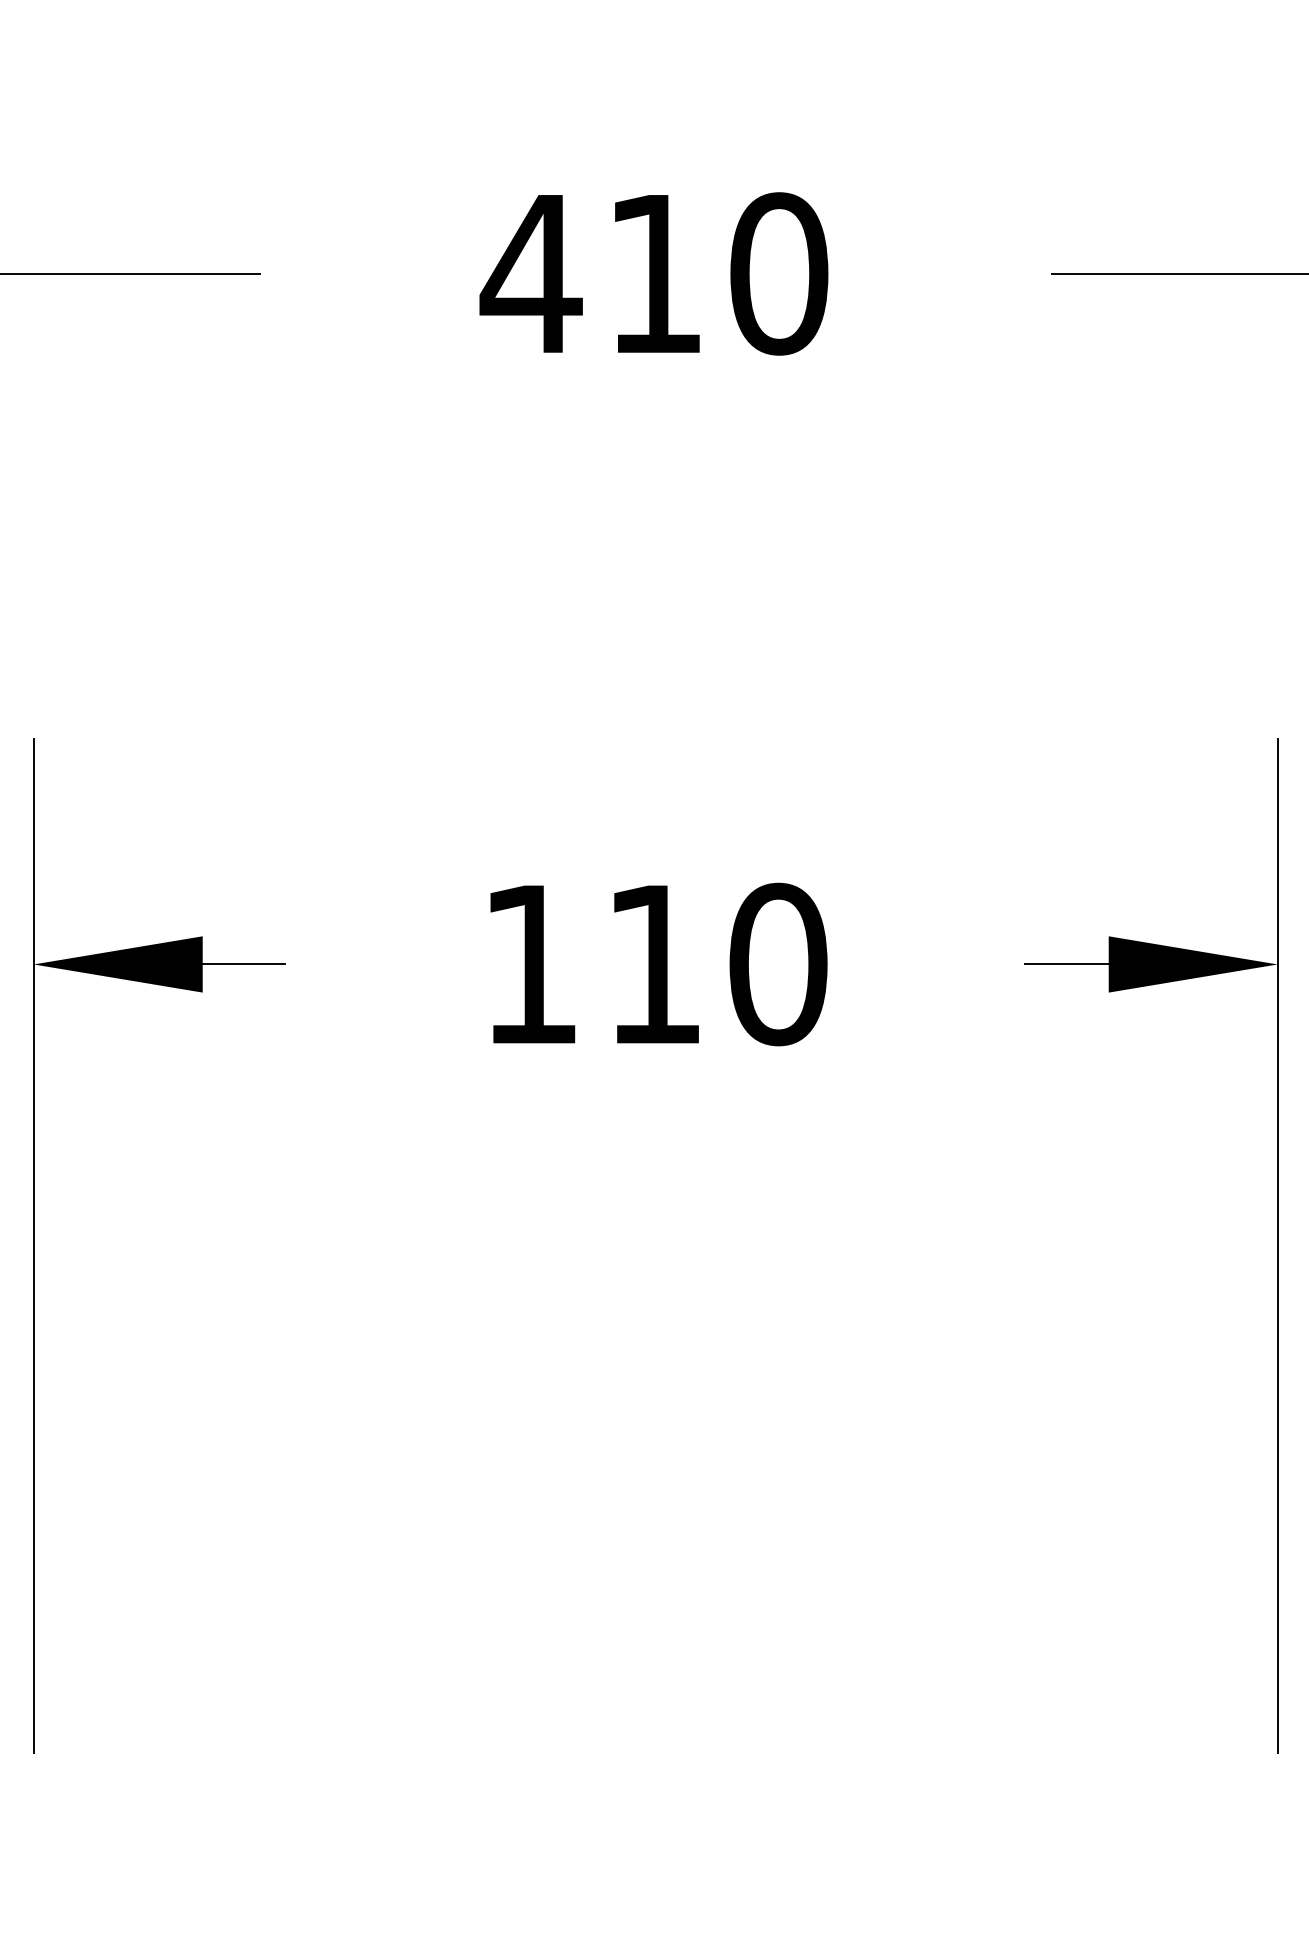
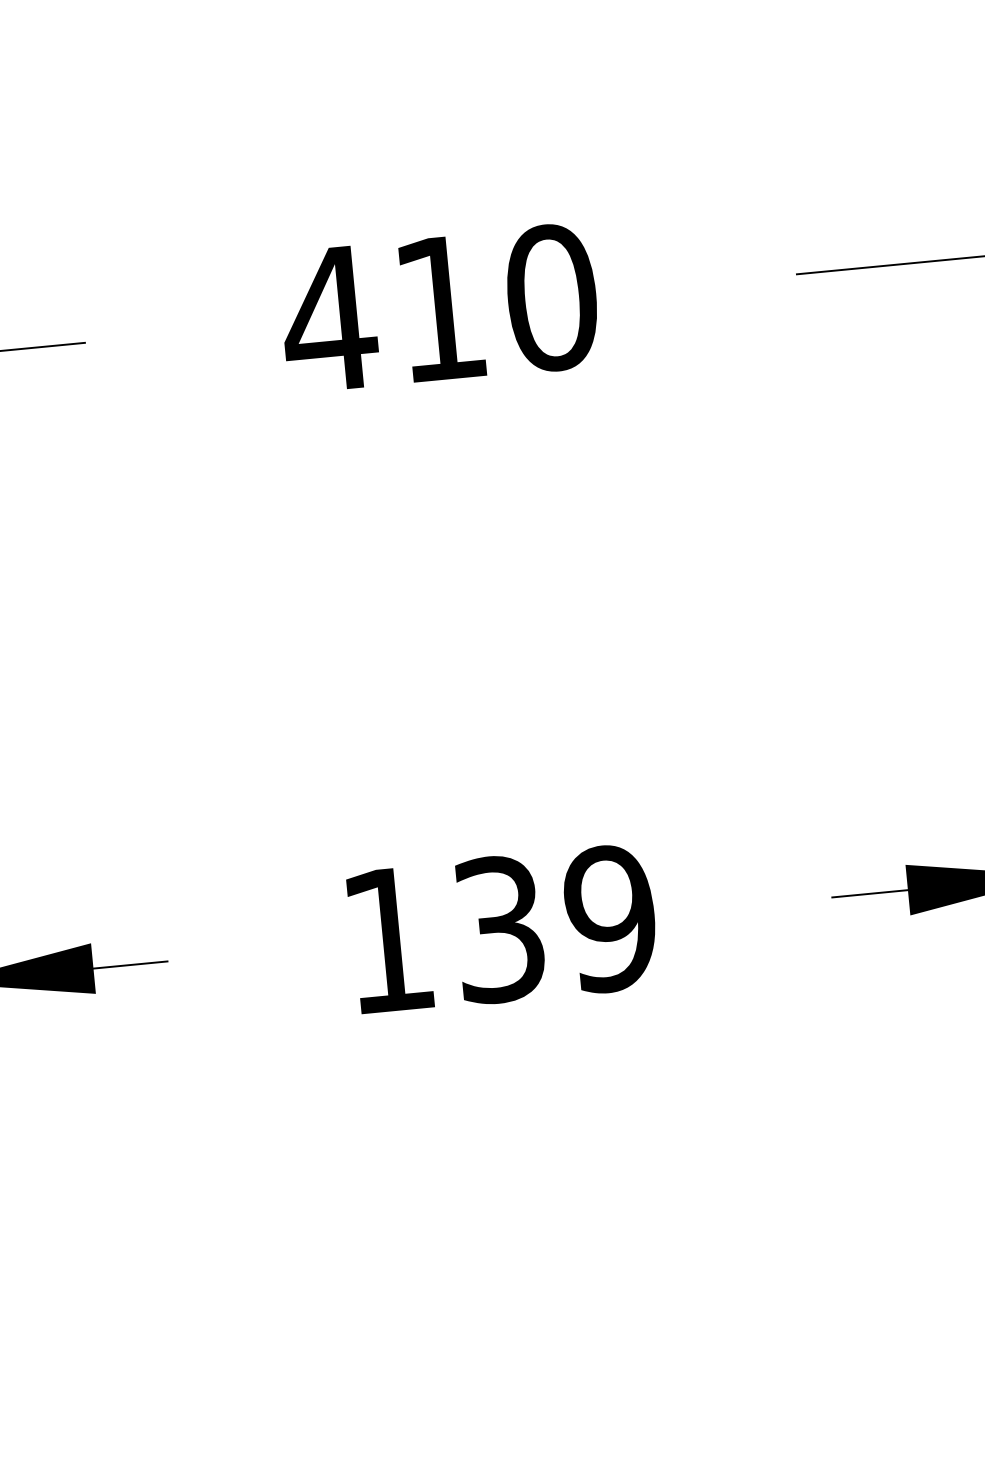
text: (717, 964) -> (556, 924), 110 -> 139

